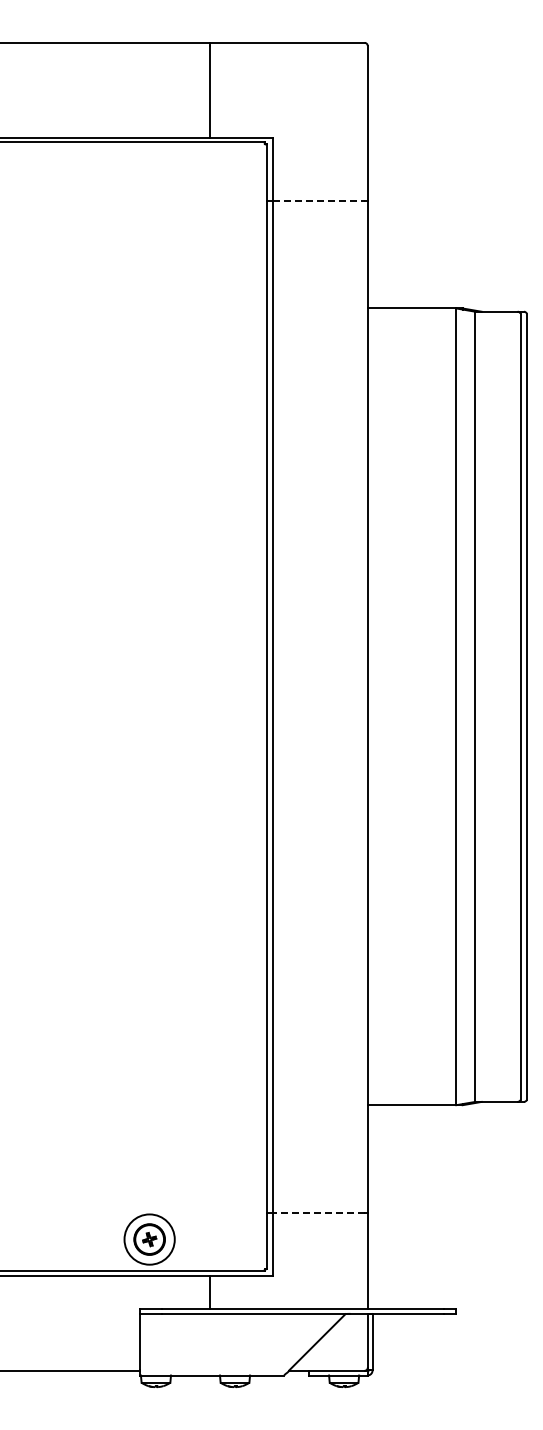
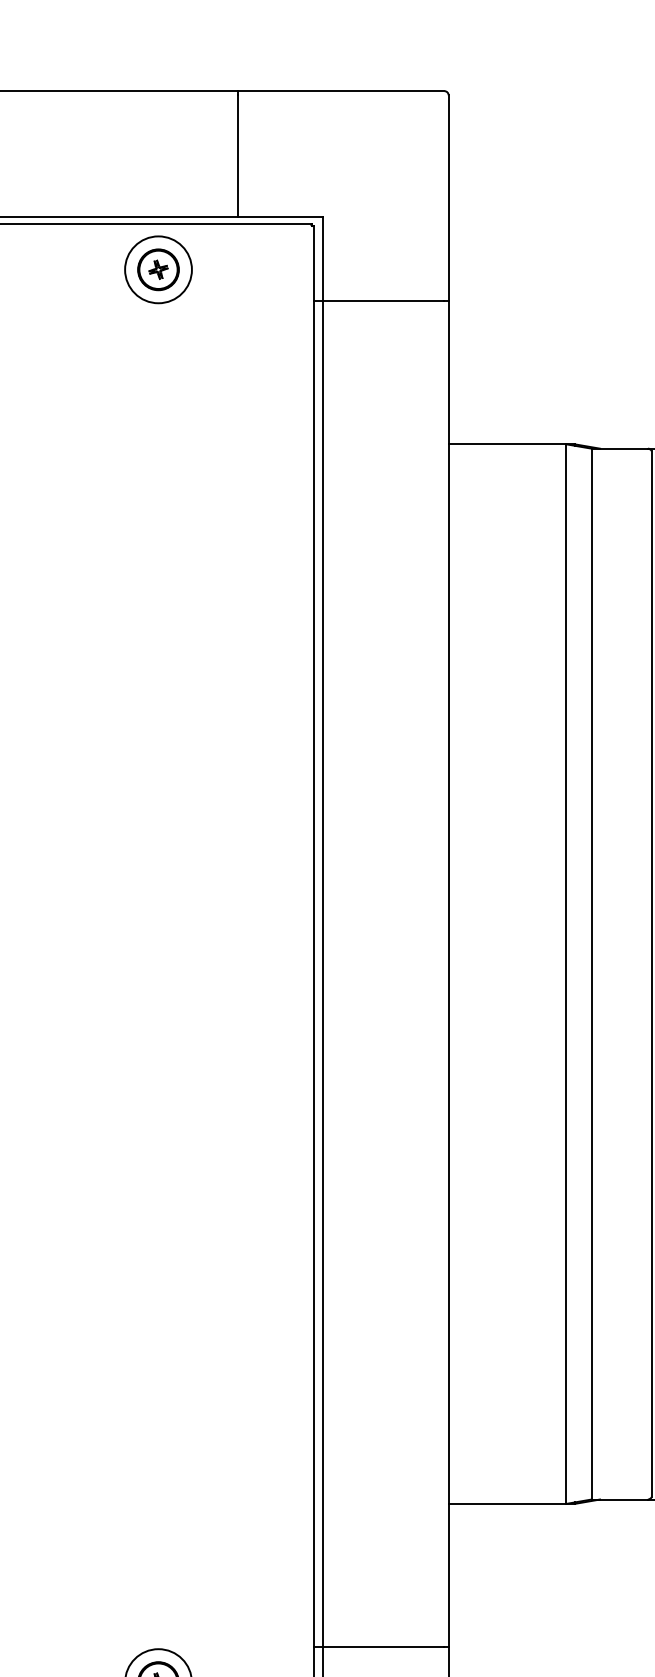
part: (149, 177) -> (158, 270), added
line: (318, 200) -> (383, 300), dashed -> solid
line: (318, 1212) -> (383, 1646), dashed -> solid

